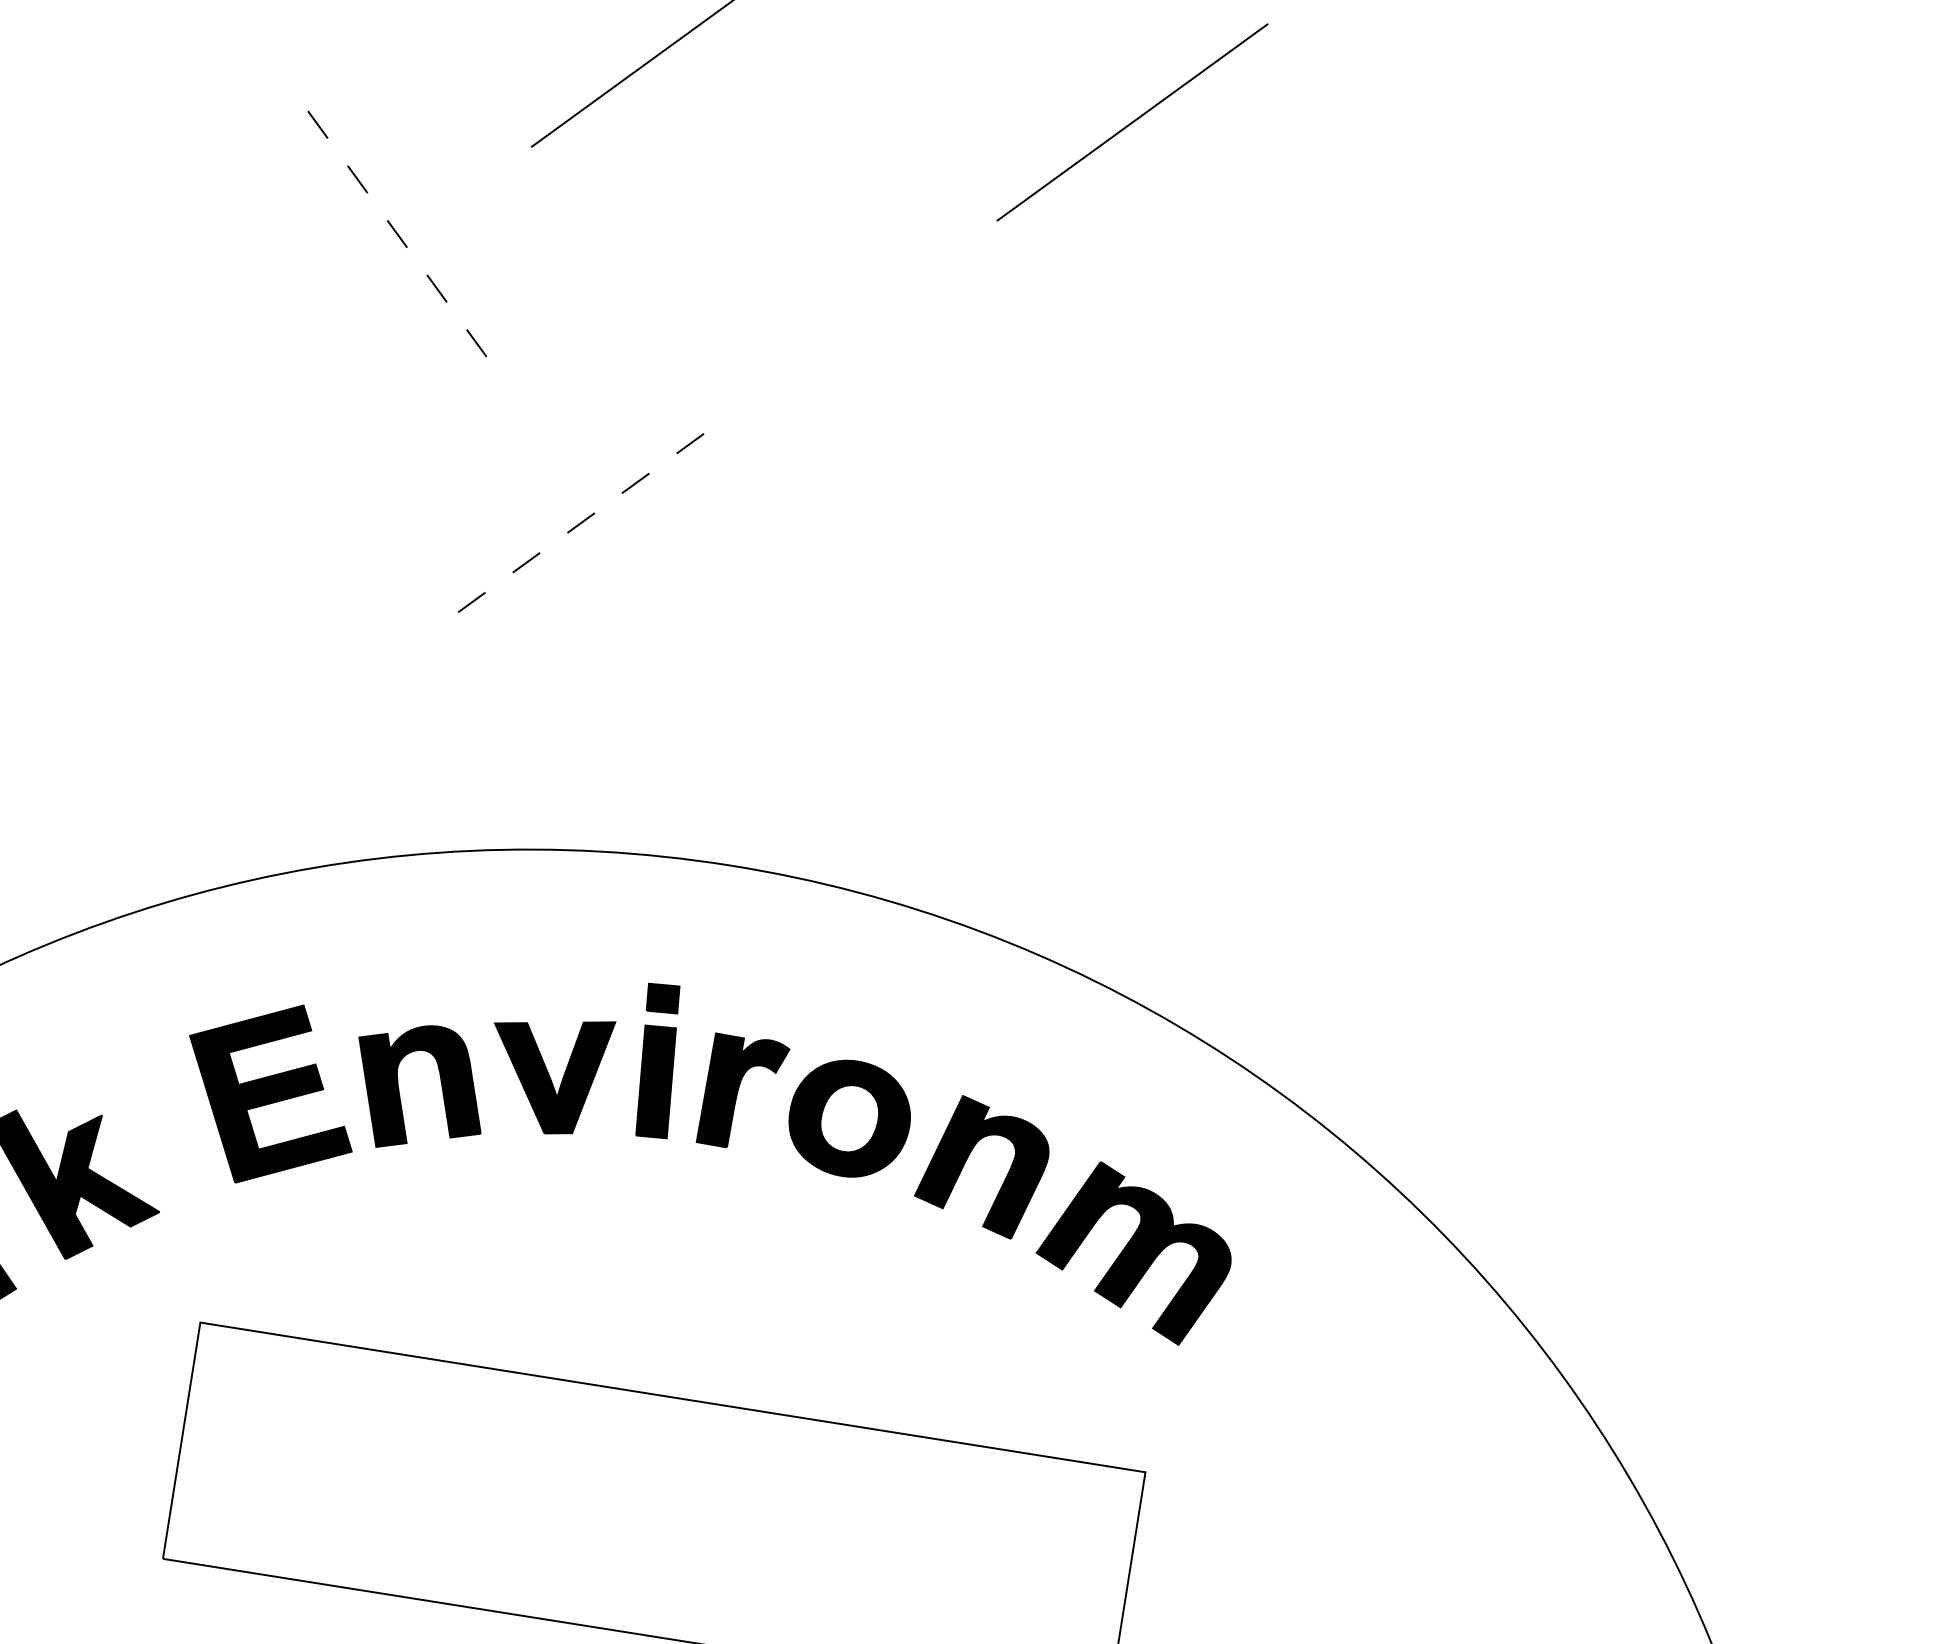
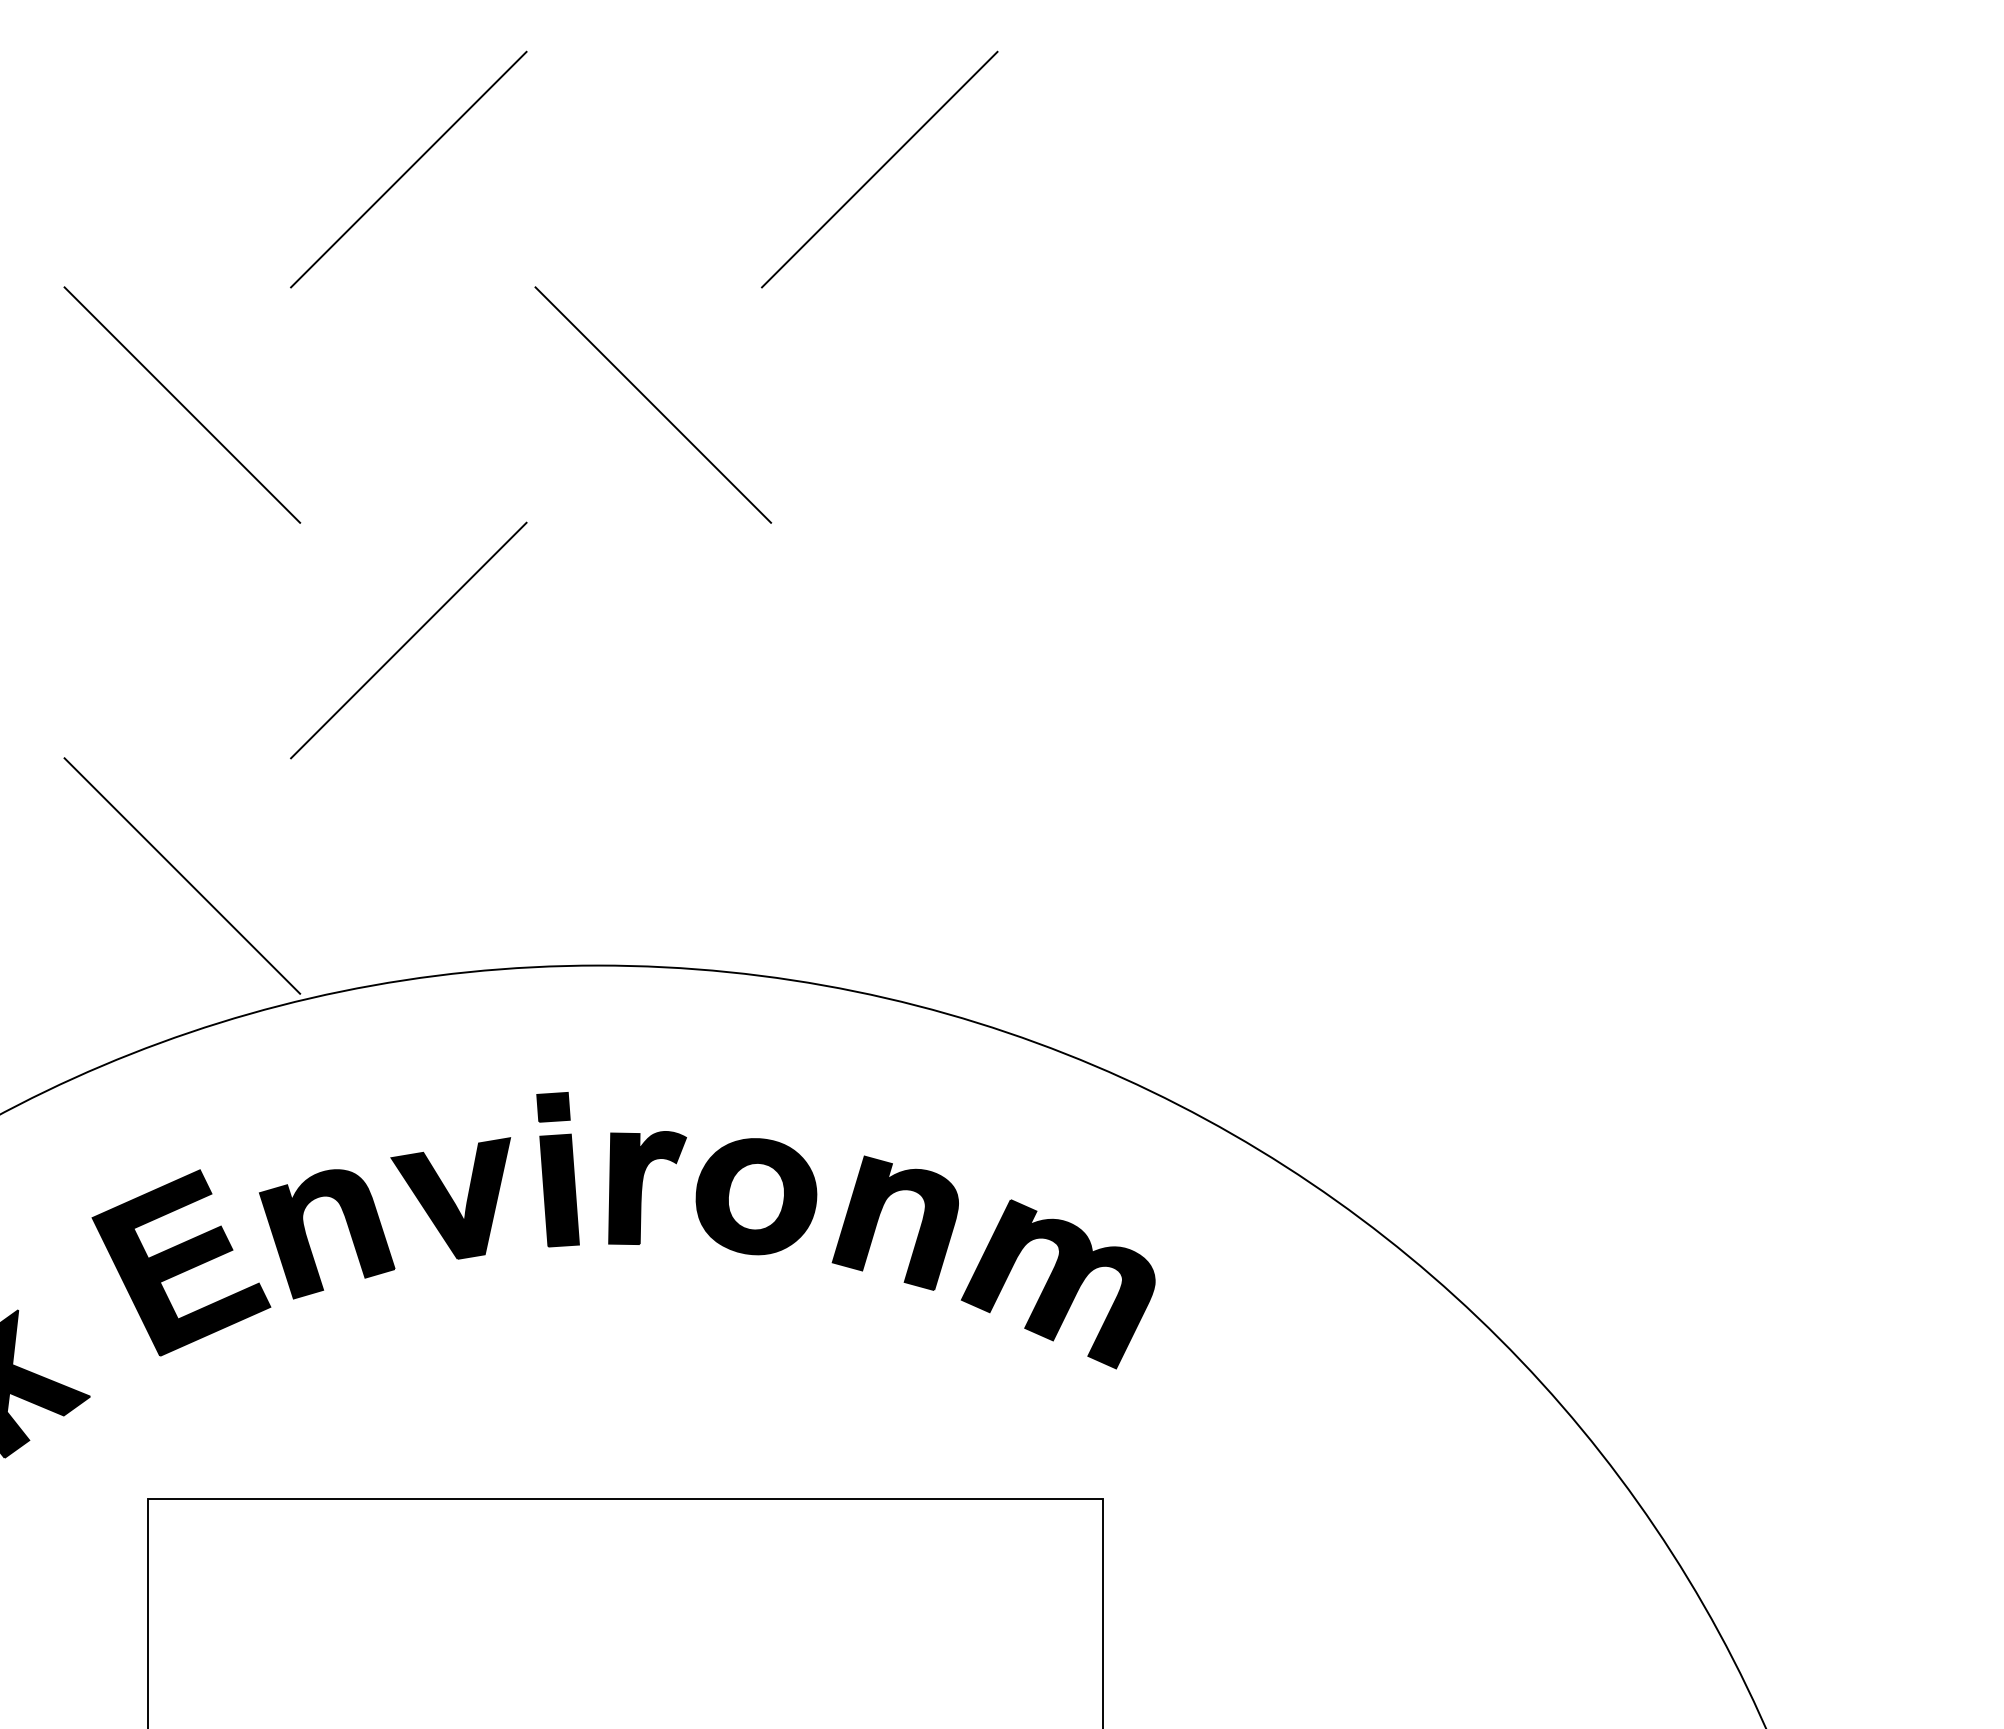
line: (406, 246) -> (182, 405), dashed -> solid
line: (872, 319) -> (653, 404), added
line: (592, 514) -> (408, 640), dashed -> solid
line: (332, 711) -> (182, 875), added

